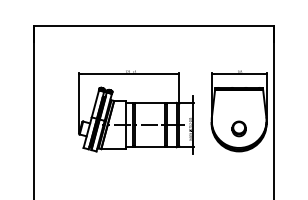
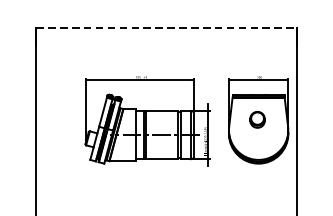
line: (154, 26) -> (167, 28), solid -> dashed
part: (238, 128) -> (256, 119), moved

